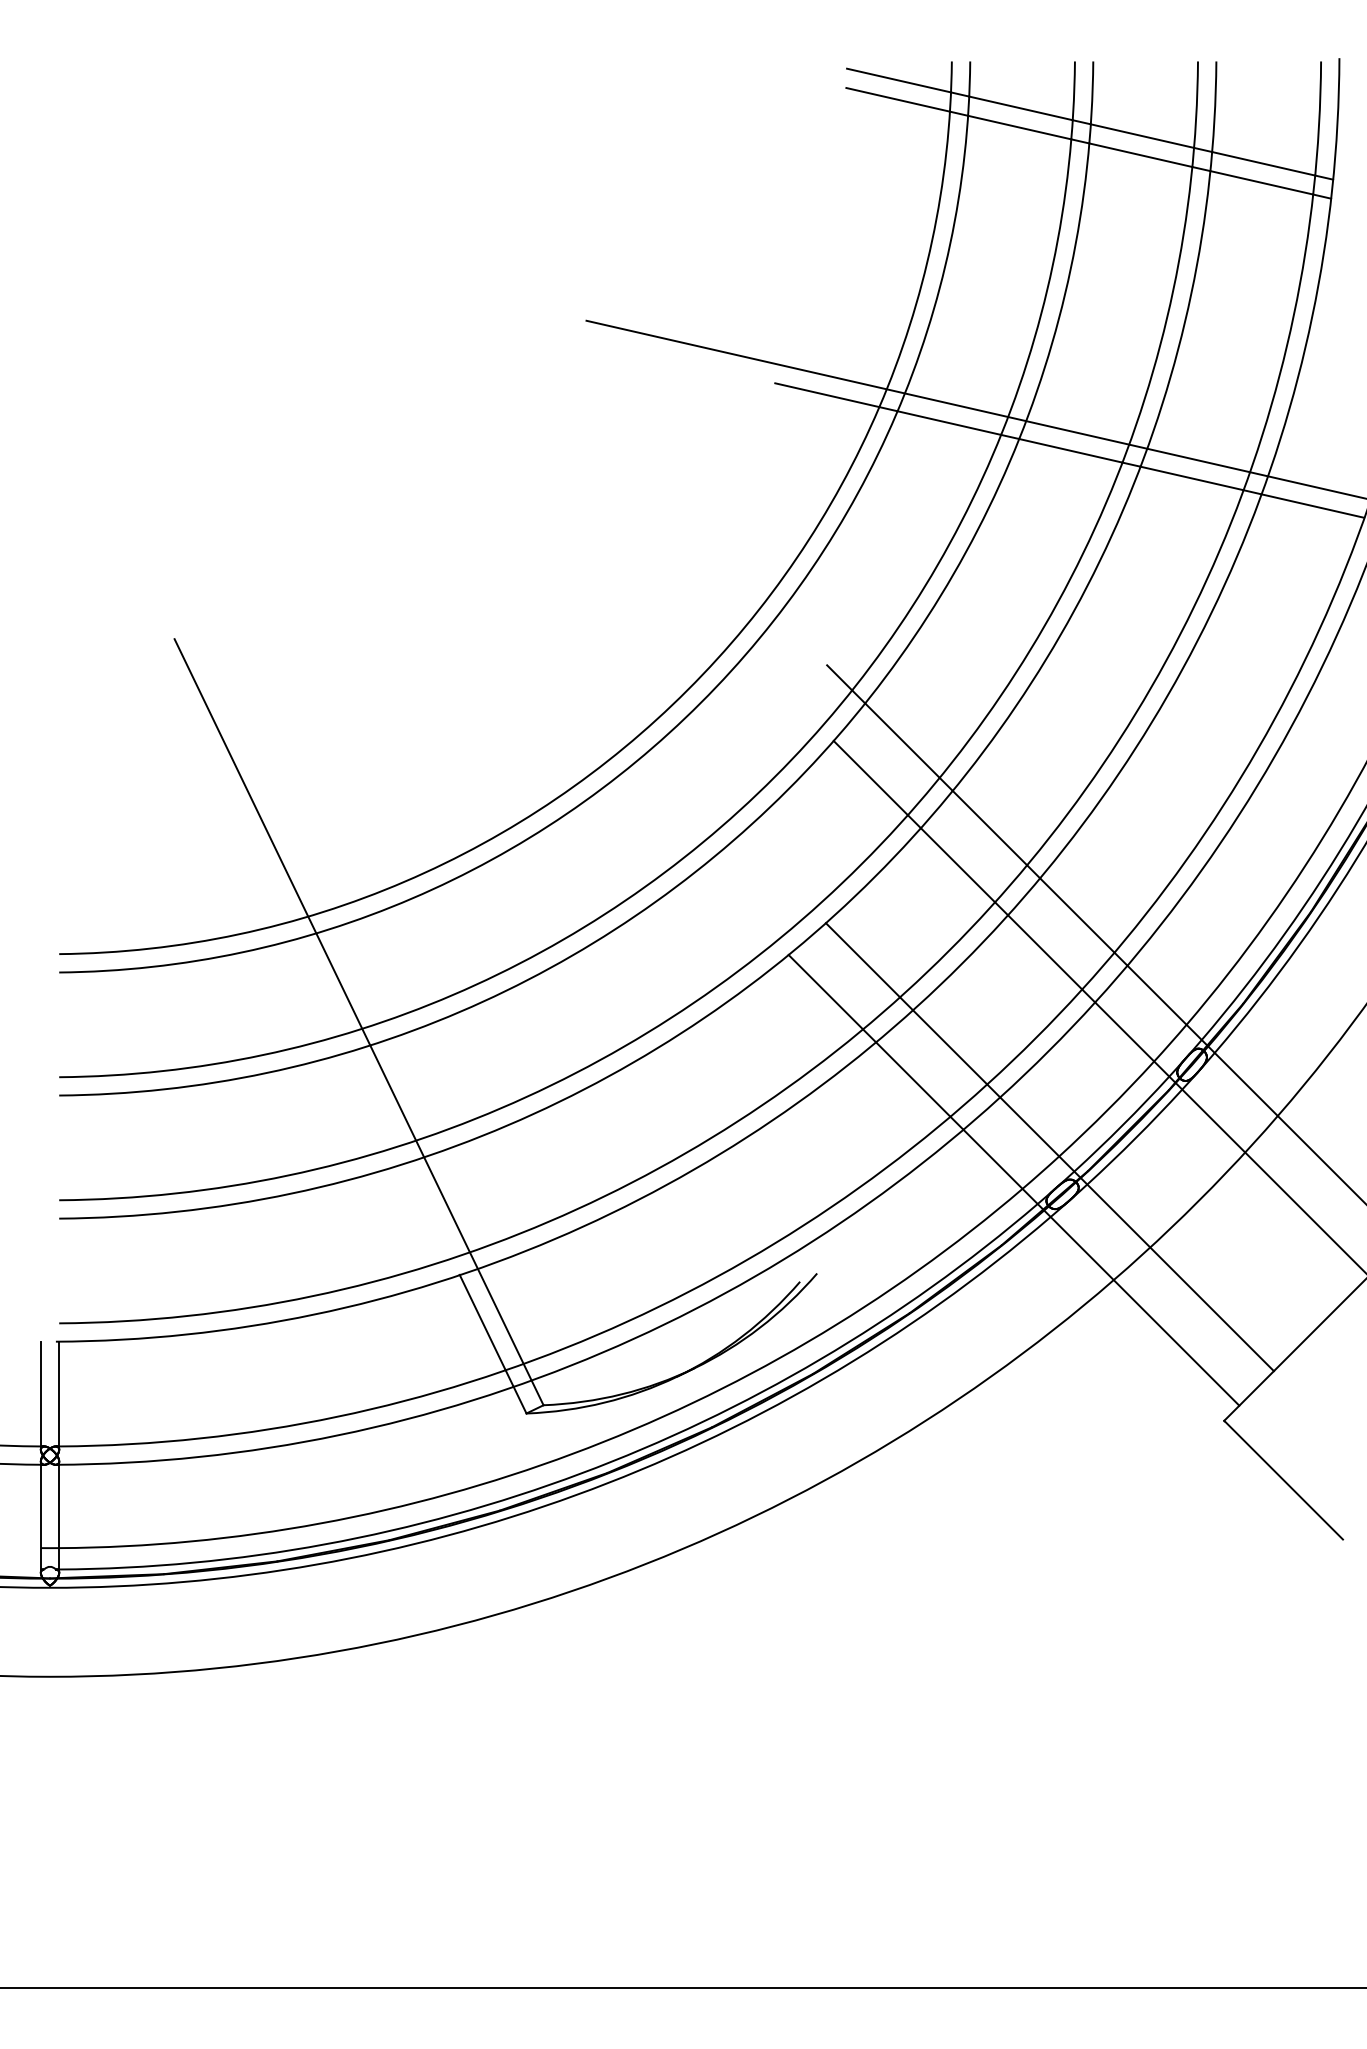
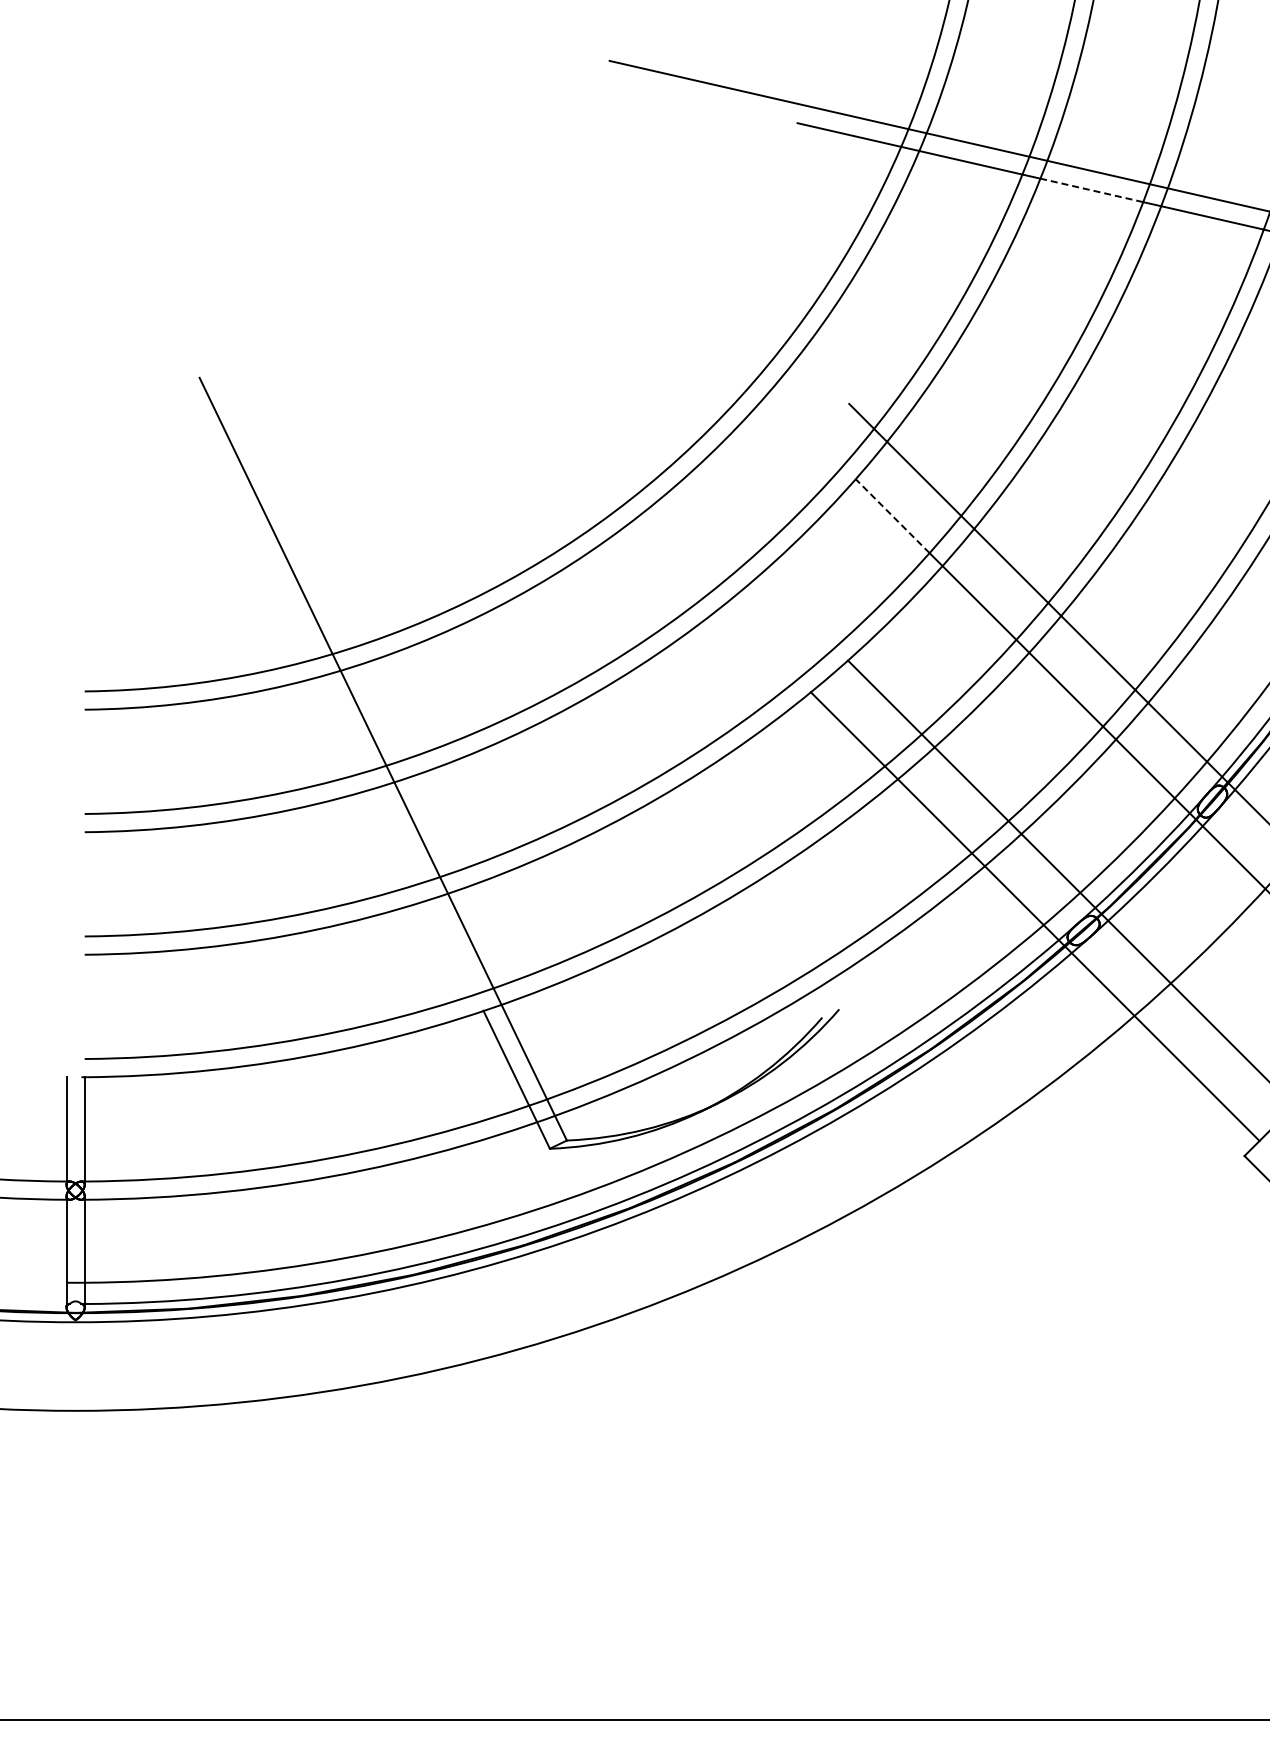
line: (1070, 450) -> (1091, 190), solid -> dashed
line: (870, 777) -> (892, 515), solid -> dashed

